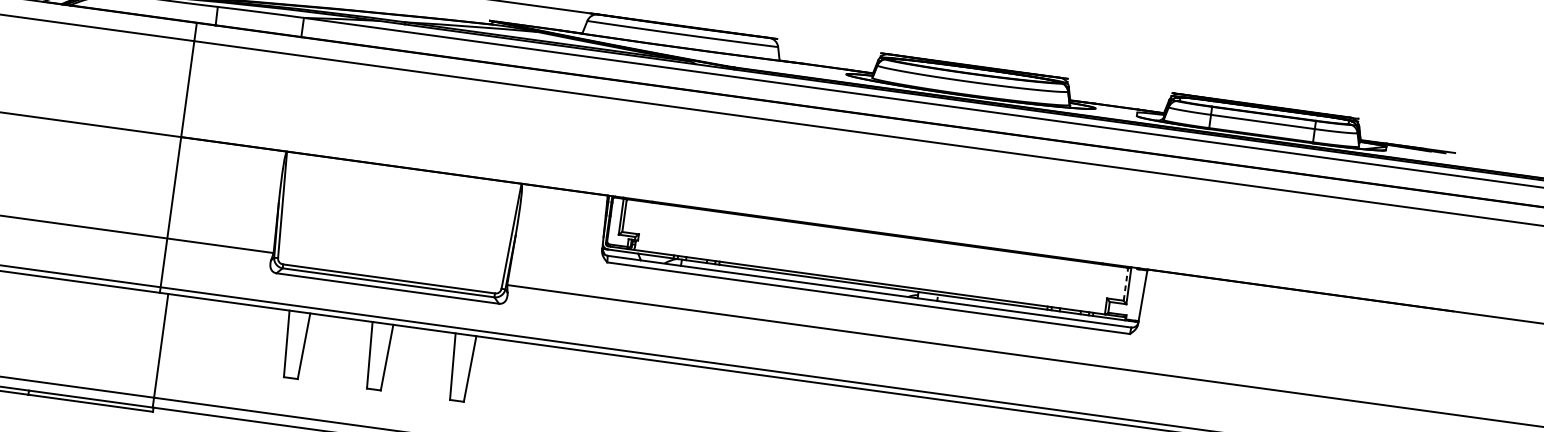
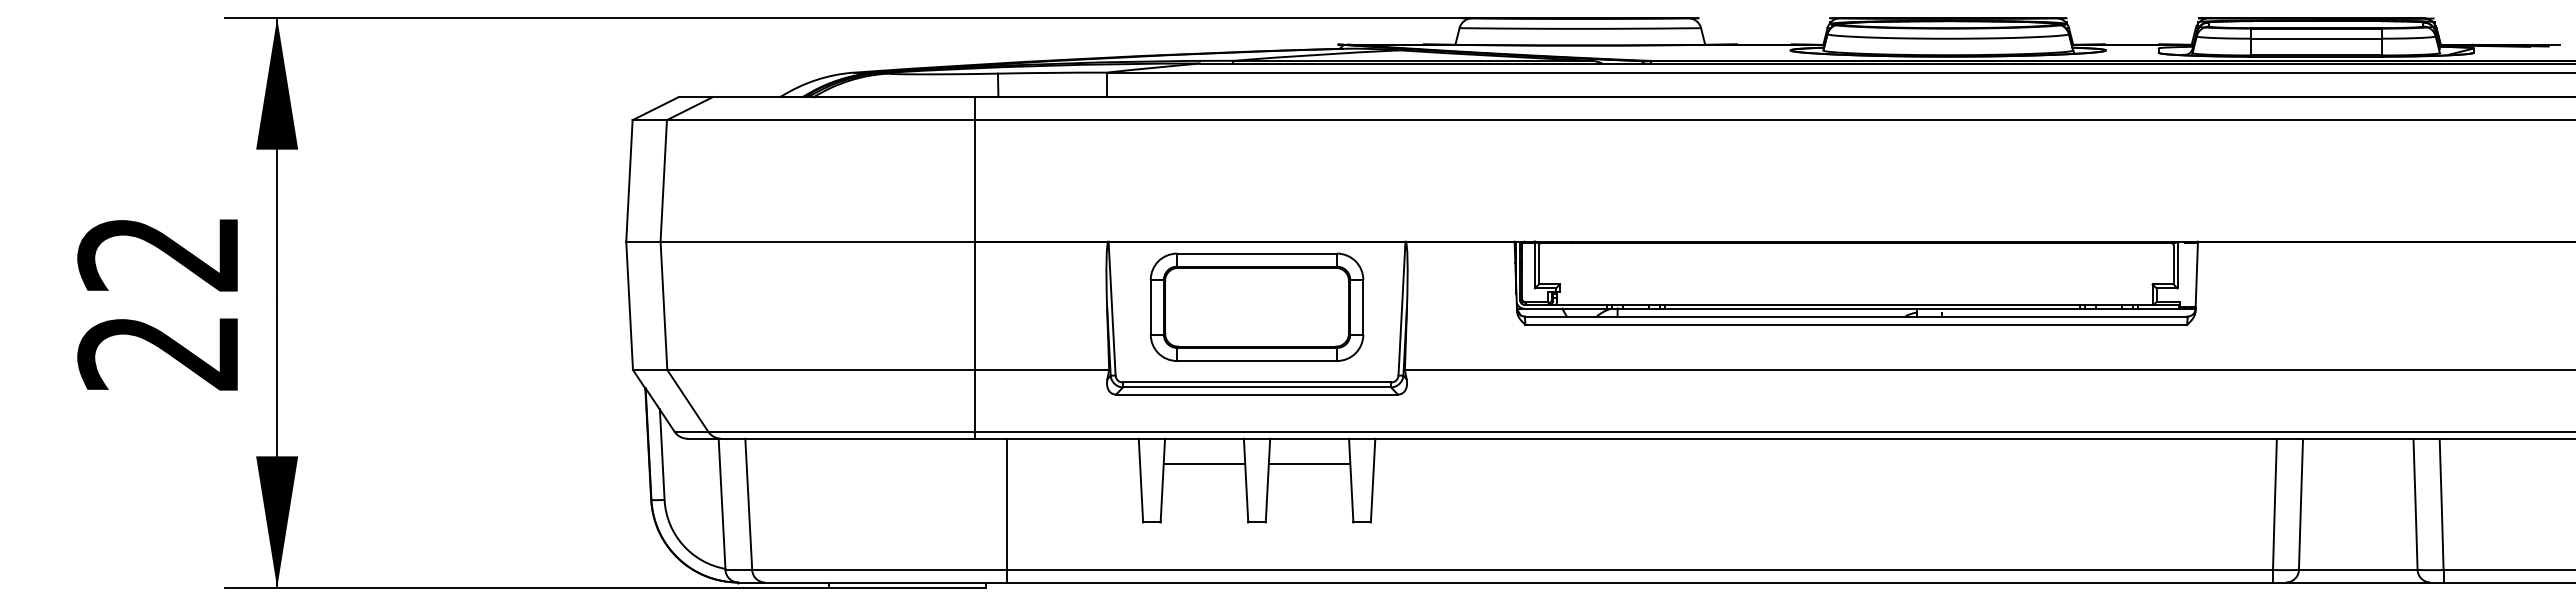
part: (396, 218) -> (1256, 306), added
line: (1125, 284) -> (2173, 264), dashed -> solid
line: (338, 337) -> (1204, 463), added
line: (421, 348) -> (1309, 463), added
line: (160, 350) -> (1007, 510), moved

